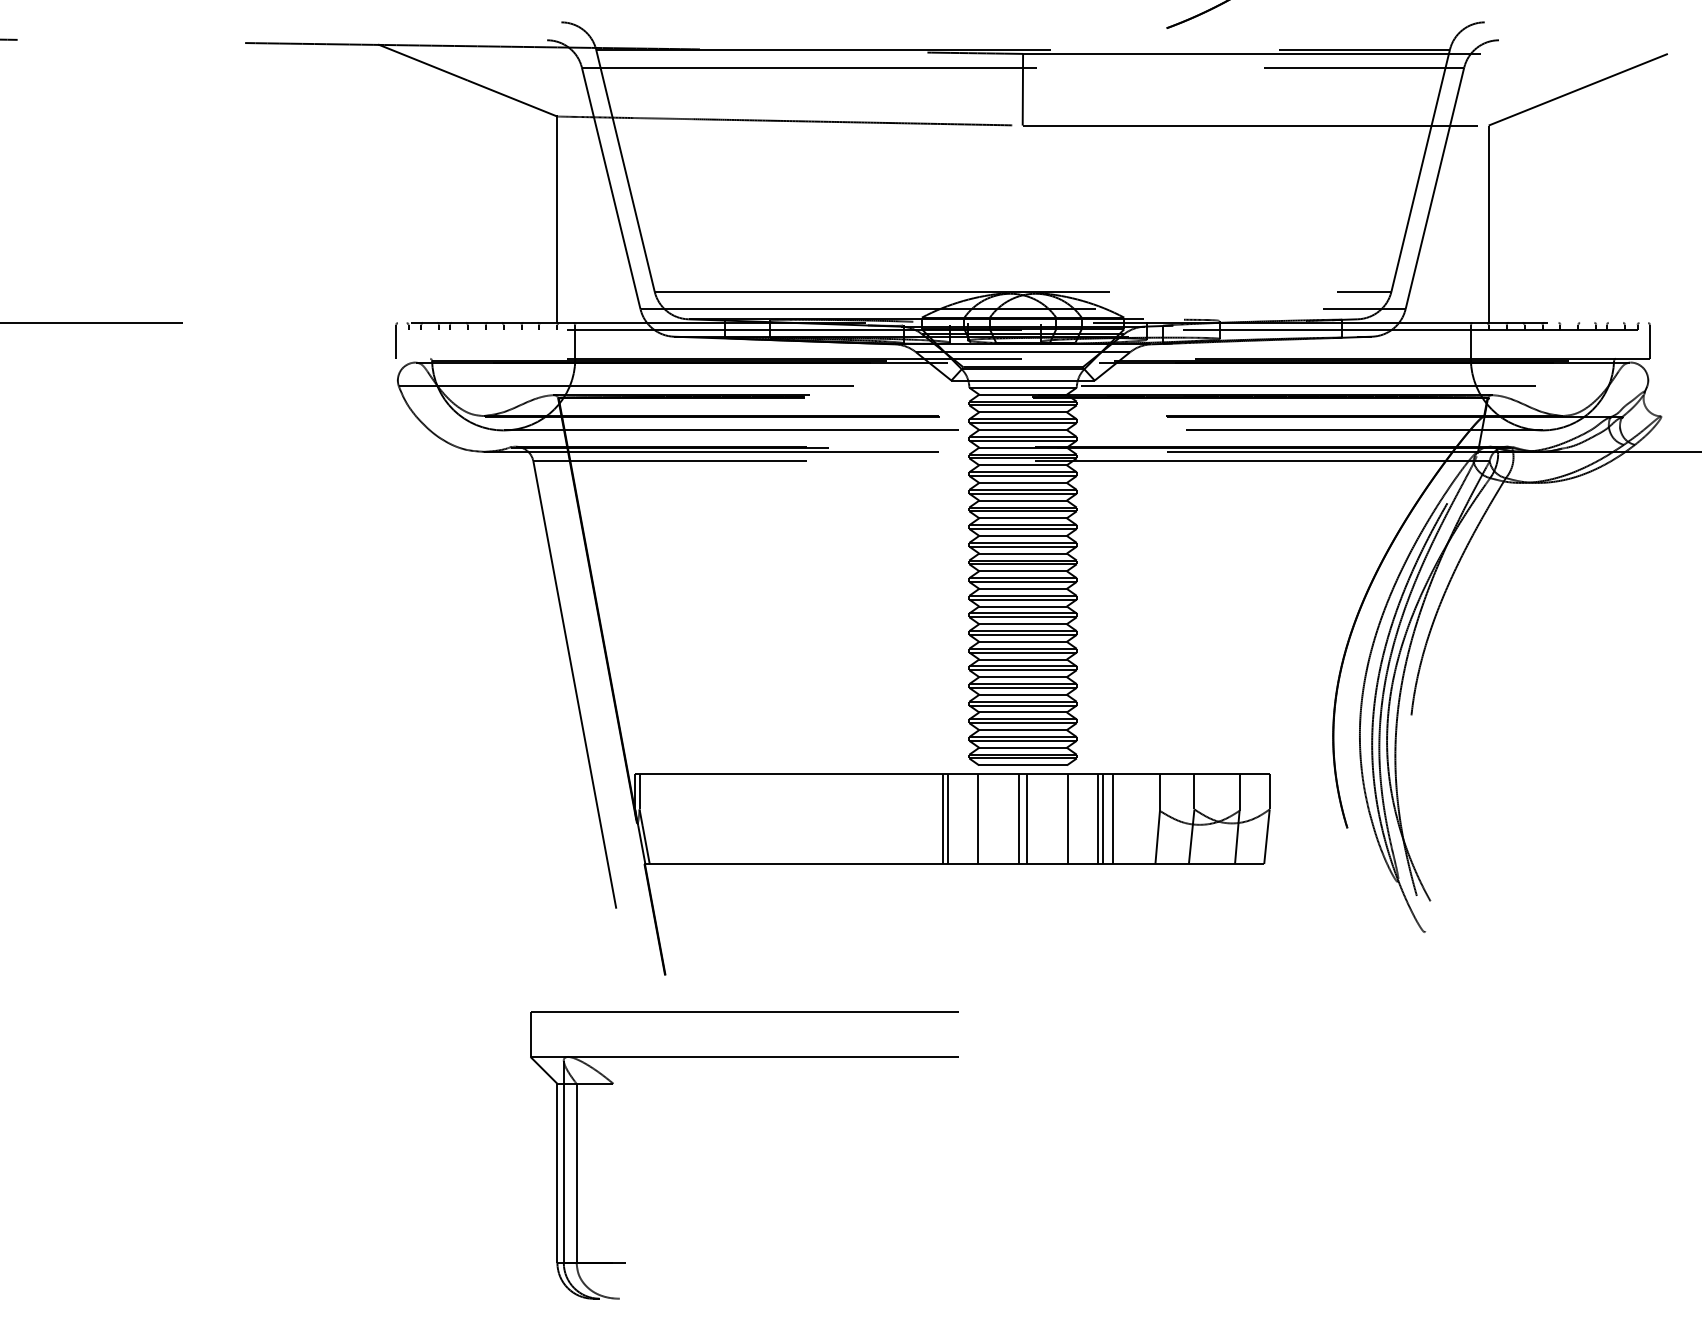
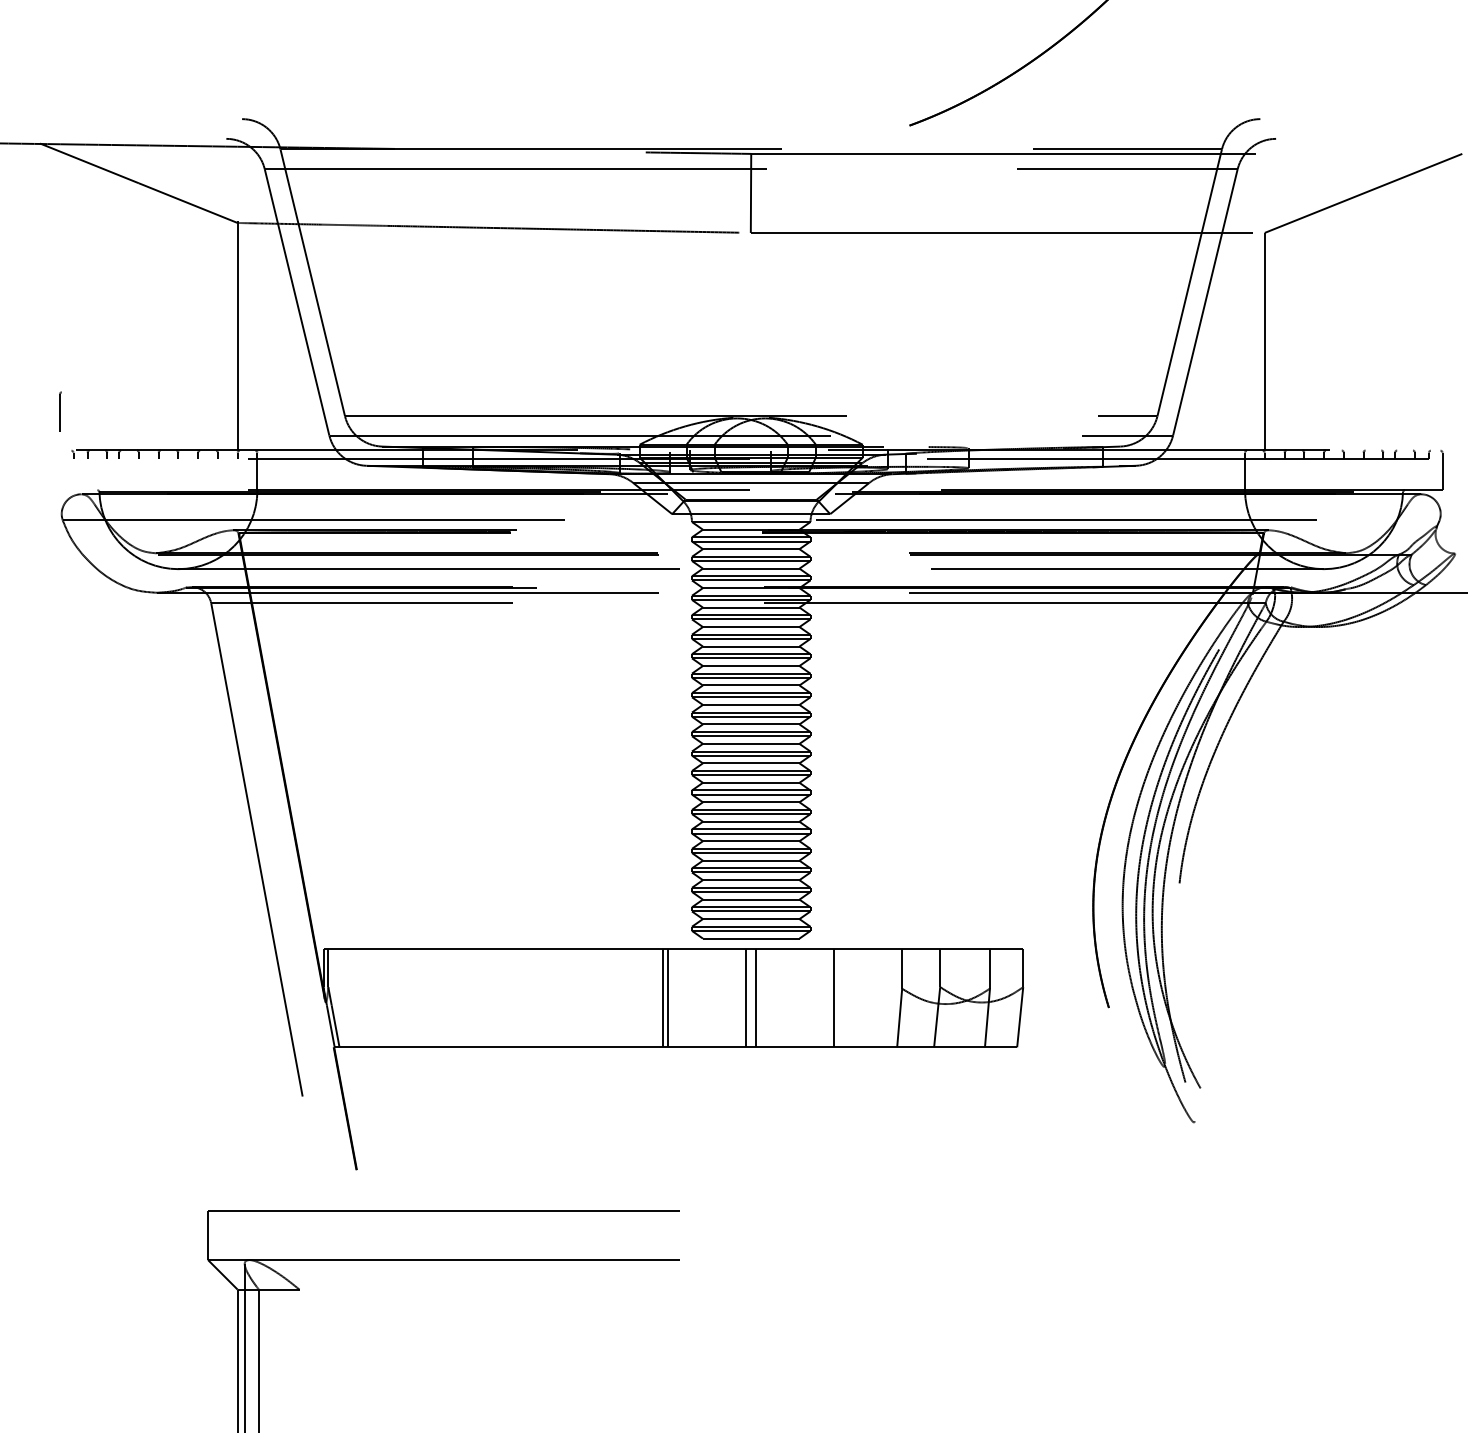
line: (396, 340) -> (60, 411), moved
line: (978, 819) -> (702, 998), removed
line: (1067, 819) -> (800, 998), removed
line: (1102, 819) -> (838, 998), removed
line: (1112, 819) -> (849, 998), removed

